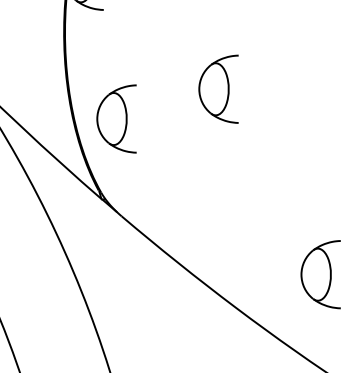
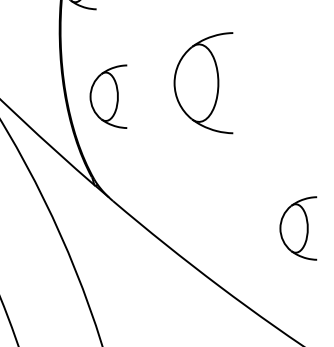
part: (218, 88) -> (203, 82), size x1.6
part: (116, 118) -> (108, 96), moved
part: (320, 274) -> (298, 228), moved

